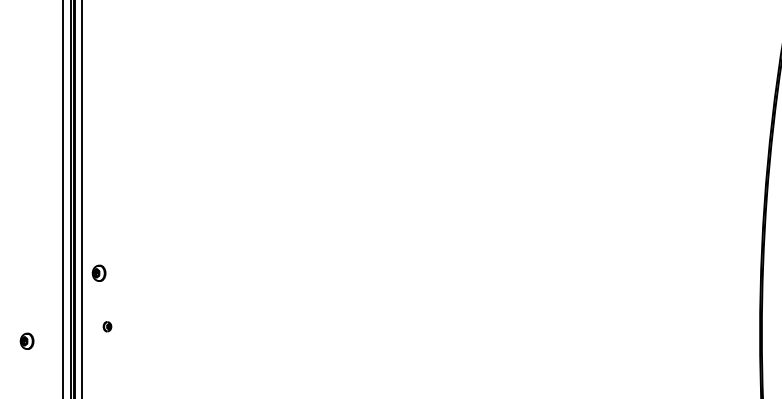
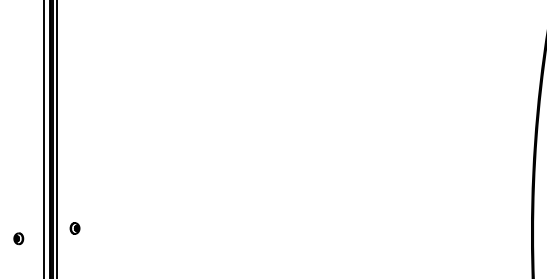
part: (98, 272) -> (68, 190), removed
part: (107, 326) -> (75, 228), size x1.67

